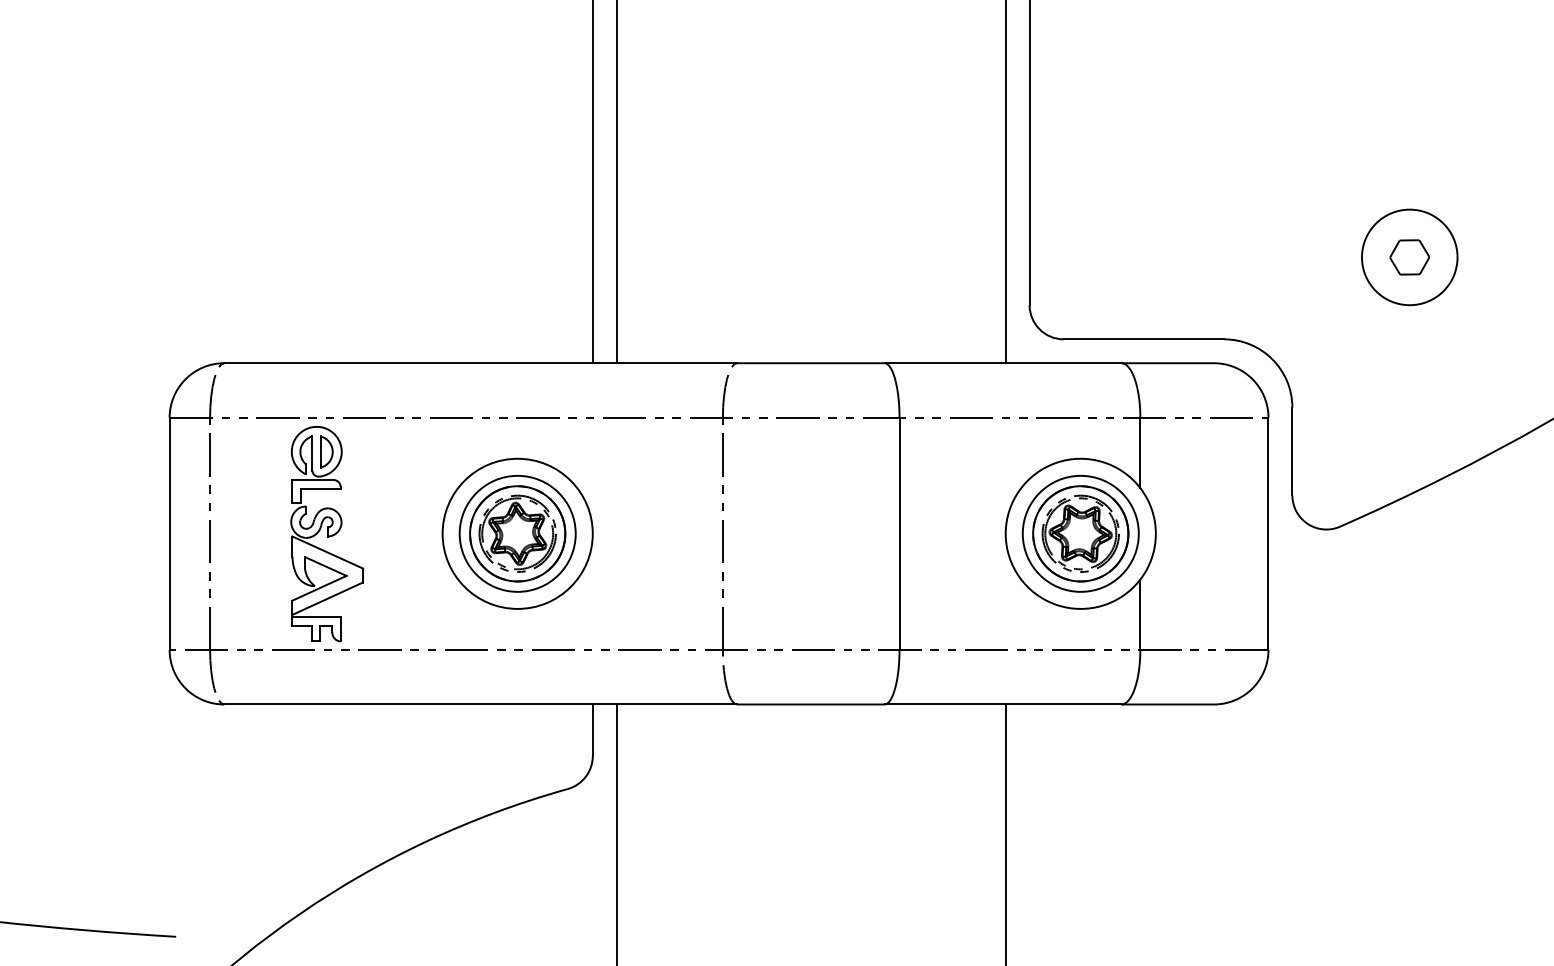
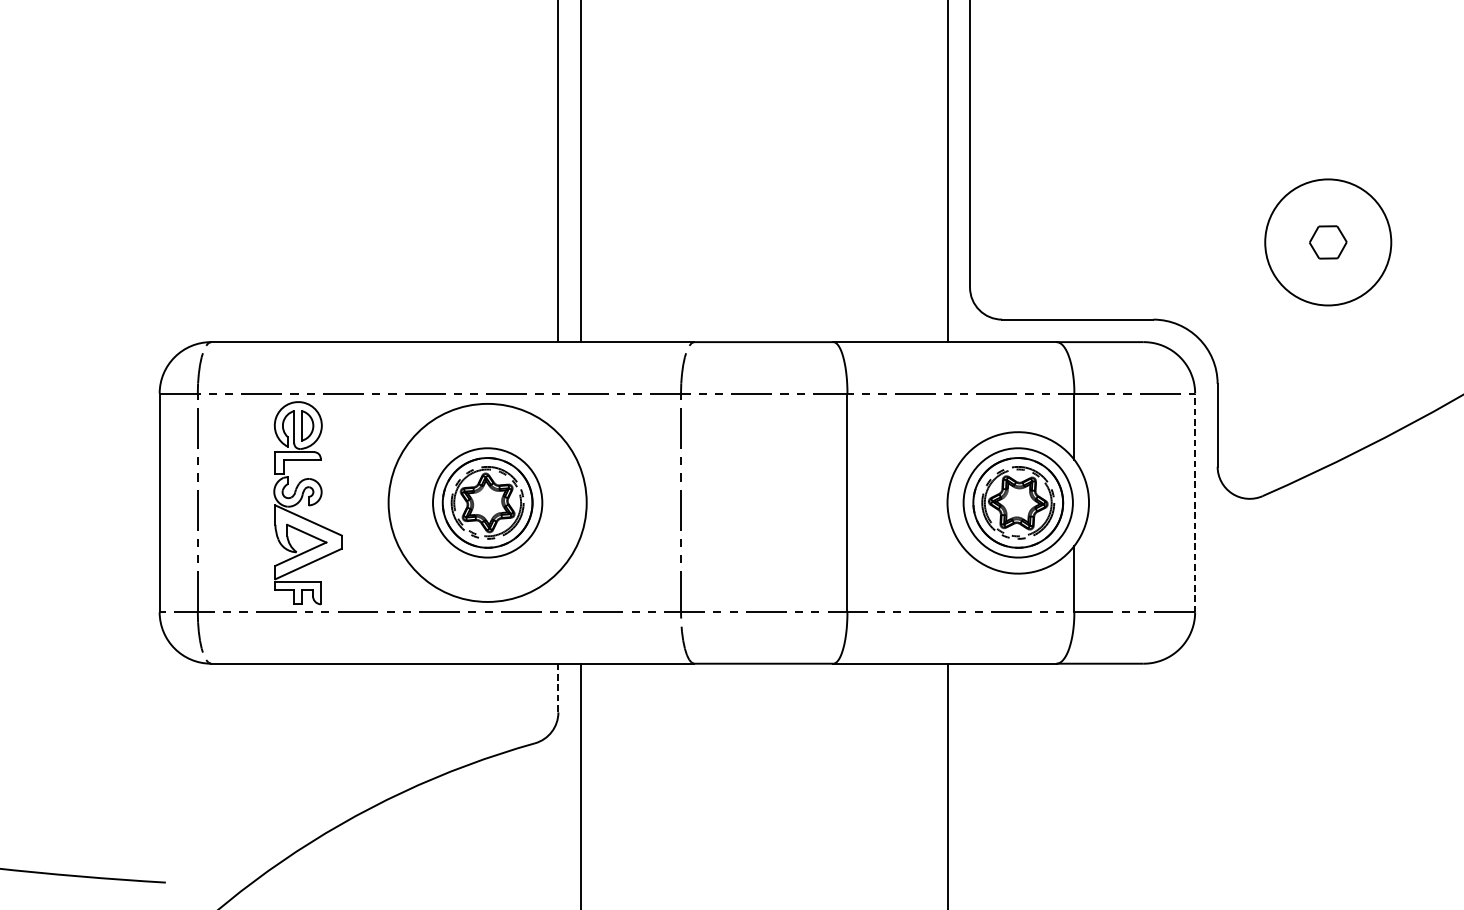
circle: (1409, 257) -> (1328, 242), size x1.4
circle: (517, 533) -> (487, 502), size x1.4
line: (1268, 533) -> (1195, 502), solid -> dashed
line: (592, 730) -> (558, 688), solid -> dashed

